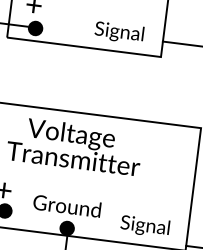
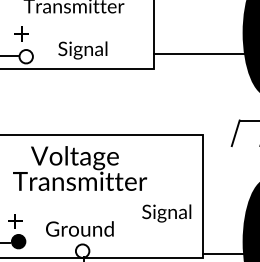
fill: (34, 28) -> (25, 56), removed
text: (118, 32) -> (82, 50), moved
text: (144, 226) -> (166, 213), moved
fill: (67, 227) -> (82, 250), removed

